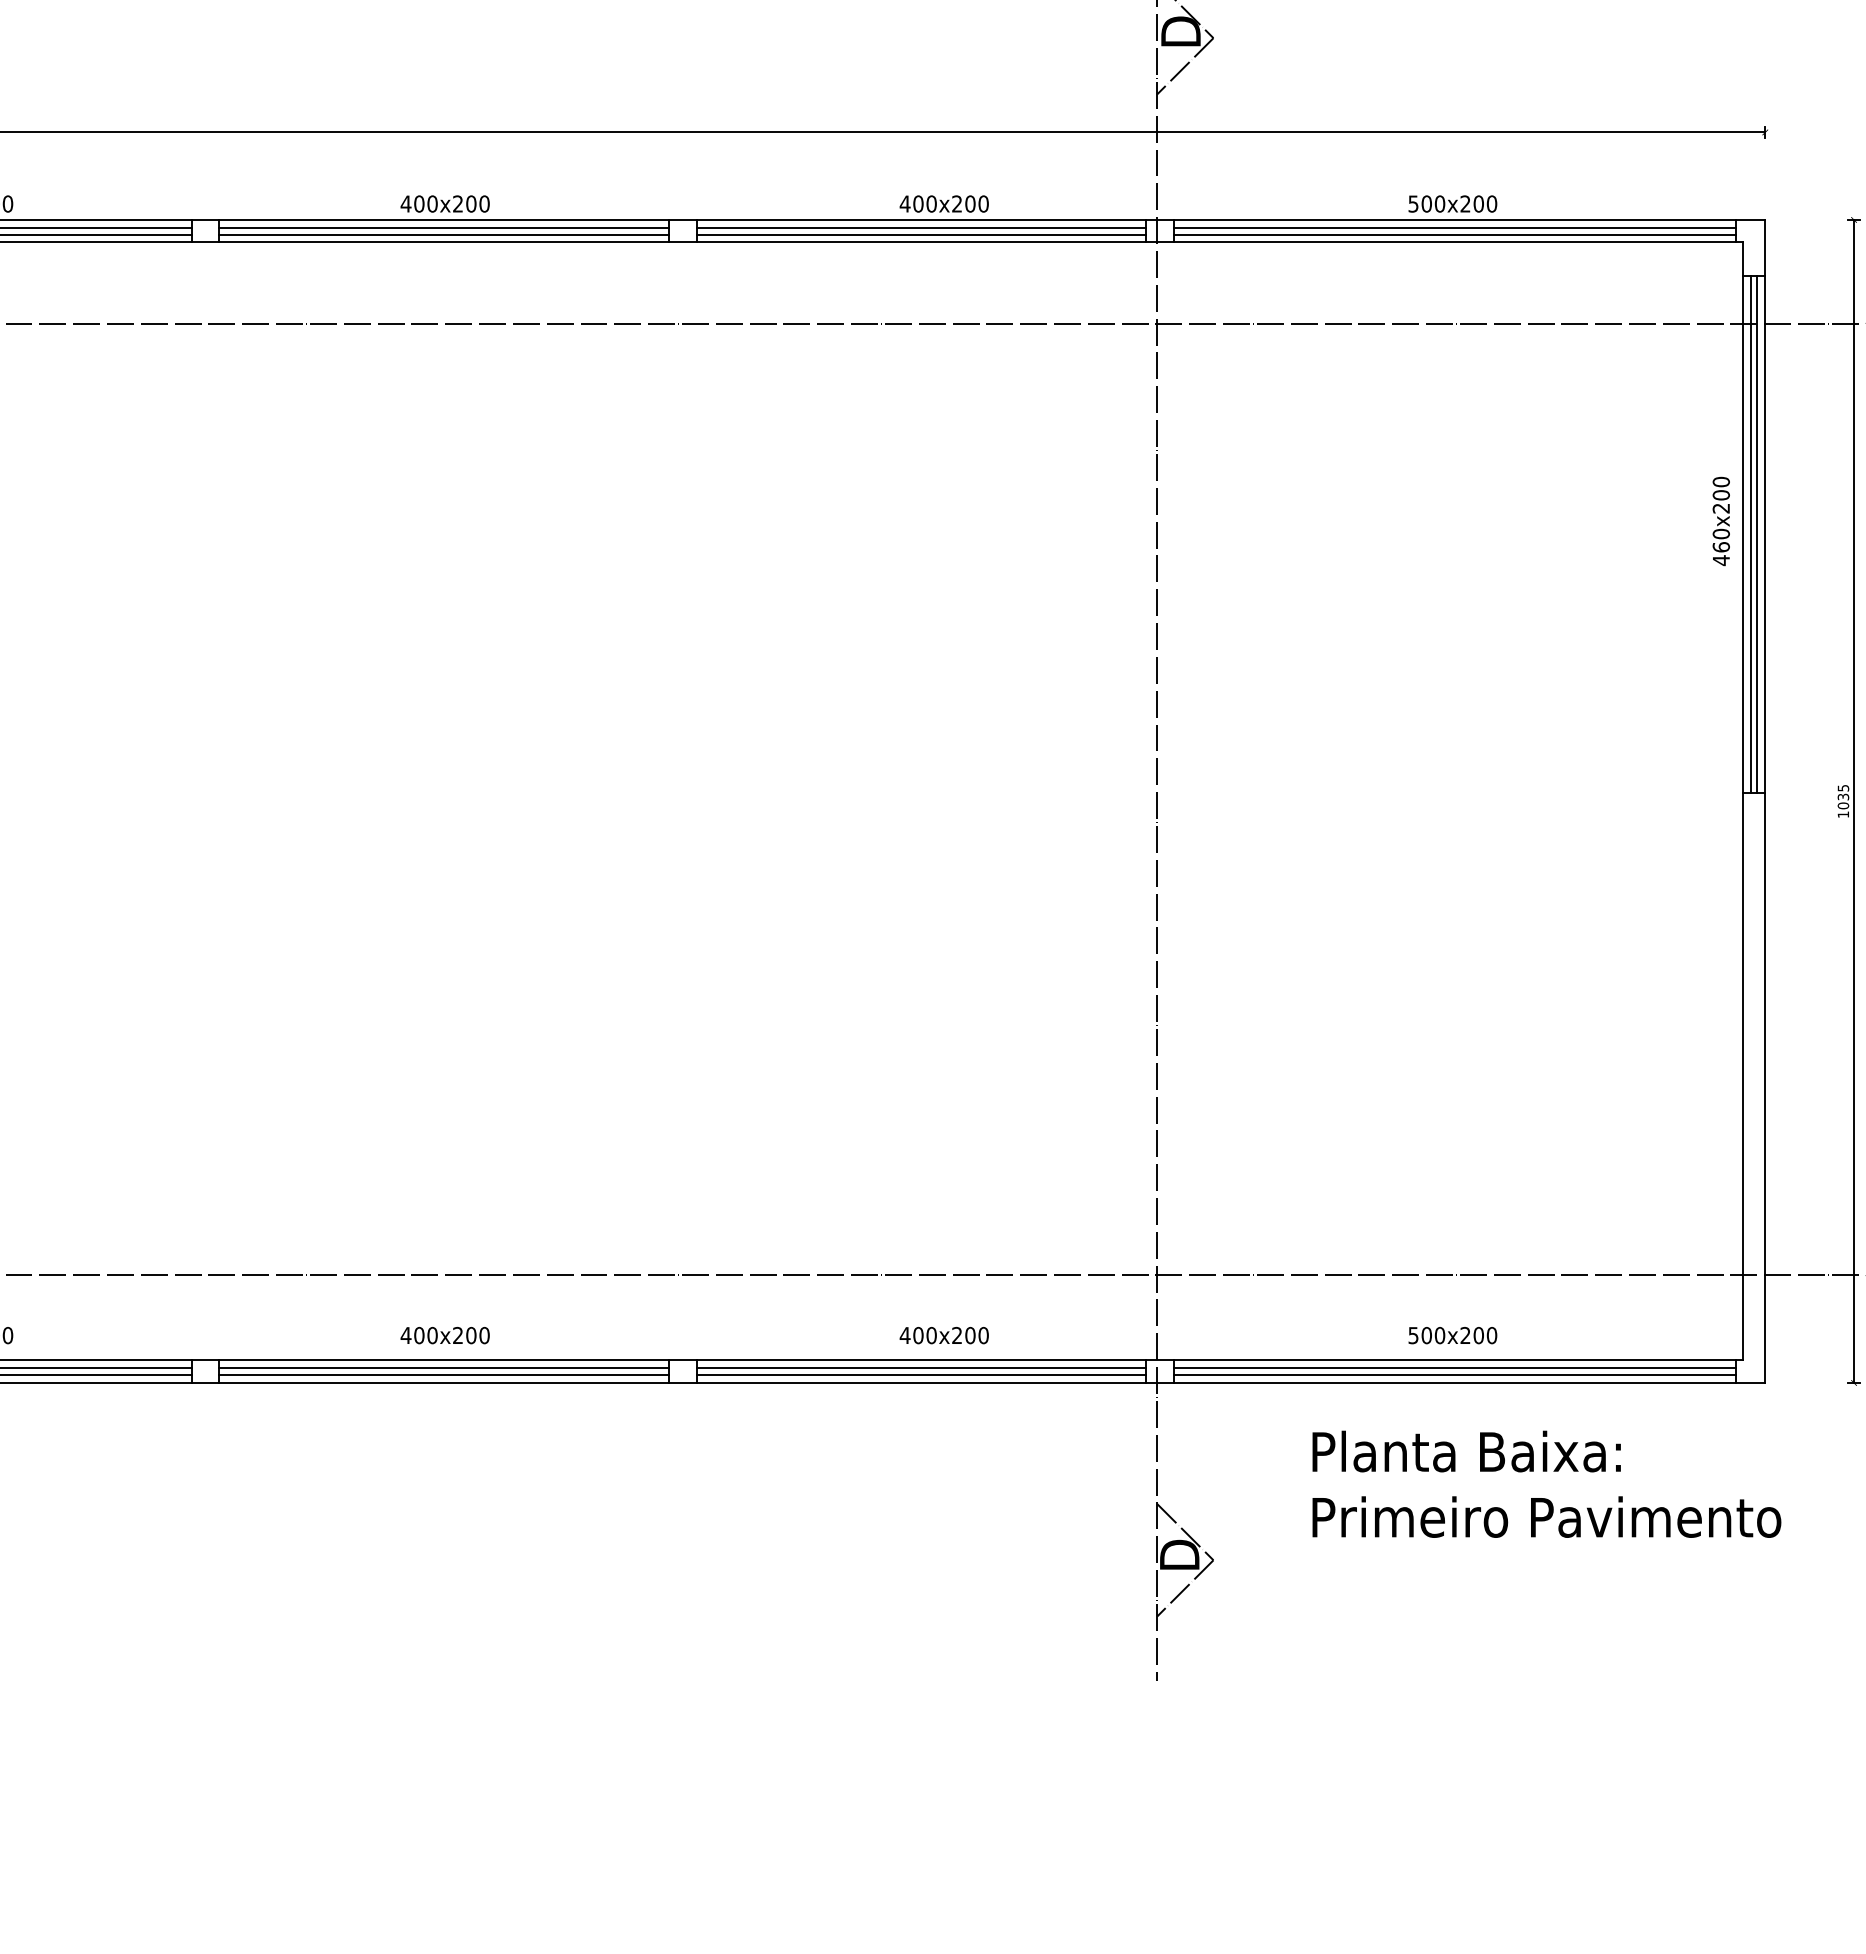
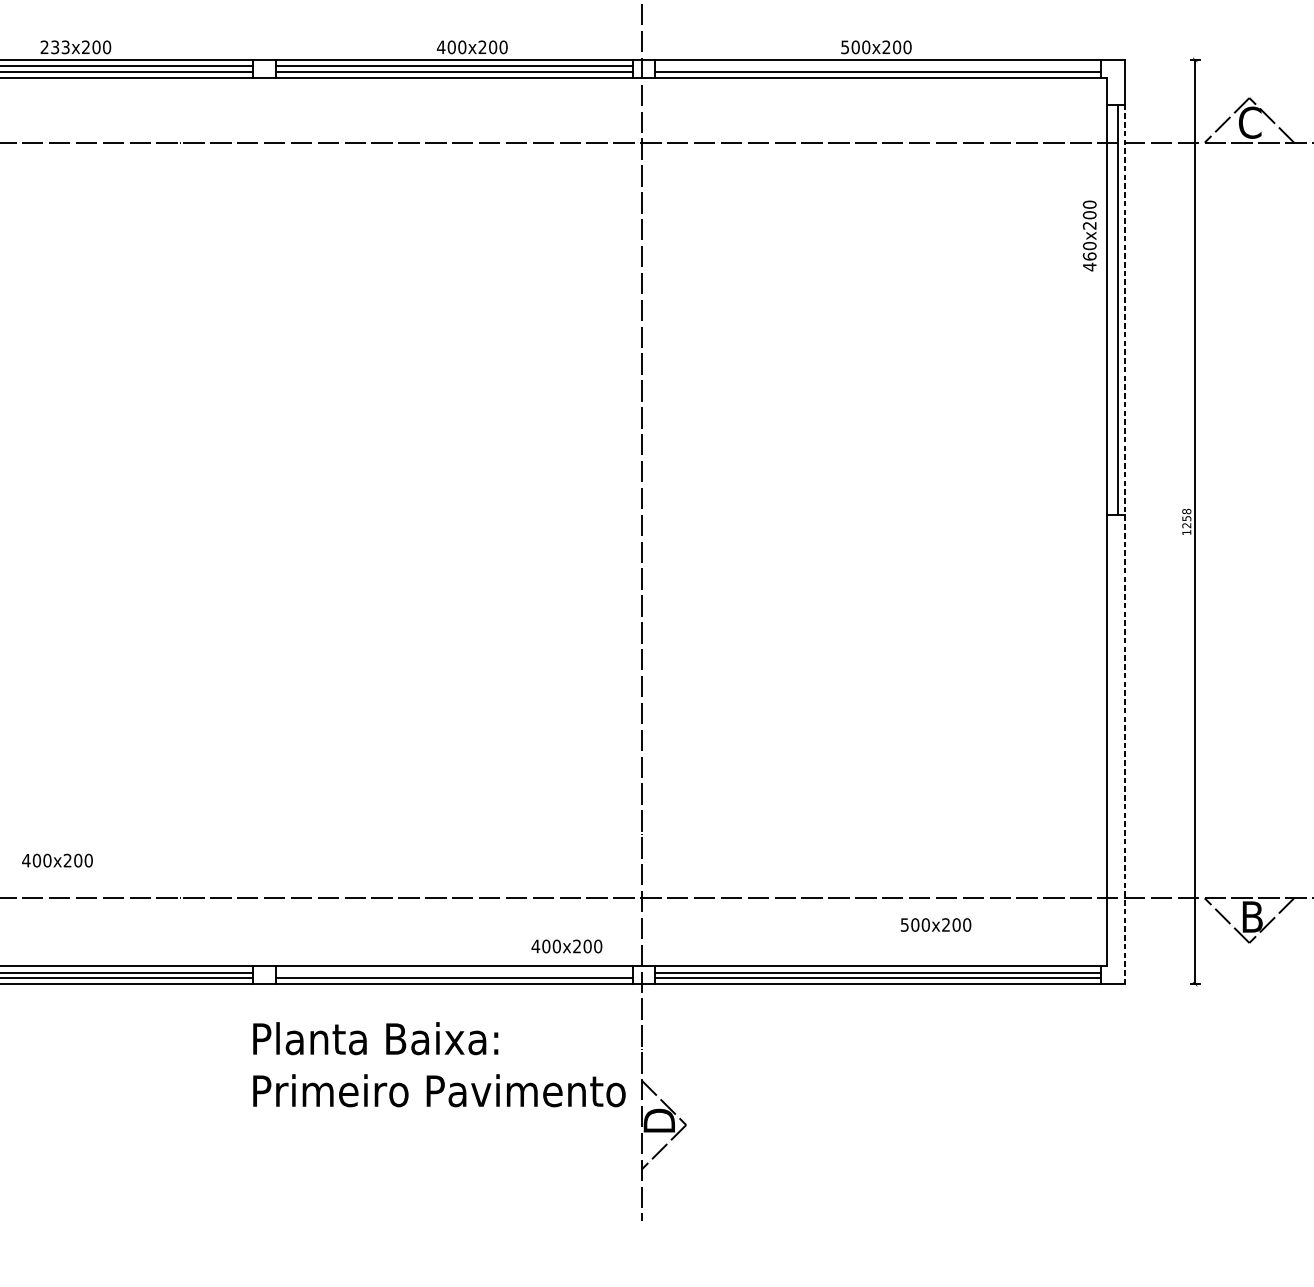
text: (418, 203) -> (54, 46), 400x200 -> 233x200
line: (1454, 227) -> (877, 66), removed
text: (1720, 521) -> (1089, 236), moved
line: (1750, 534) -> (1112, 309), removed
text: (1843, 796) -> (1186, 518), 1035 -> 1258
line: (1765, 830) -> (1124, 545), solid -> dashed
text: (444, 1335) -> (56, 860), moved
text: (943, 1335) -> (566, 946), moved
text: (1452, 1335) -> (935, 924), moved
line: (921, 1368) -> (454, 972), removed
text: (1546, 1483) -> (439, 1064), moved

